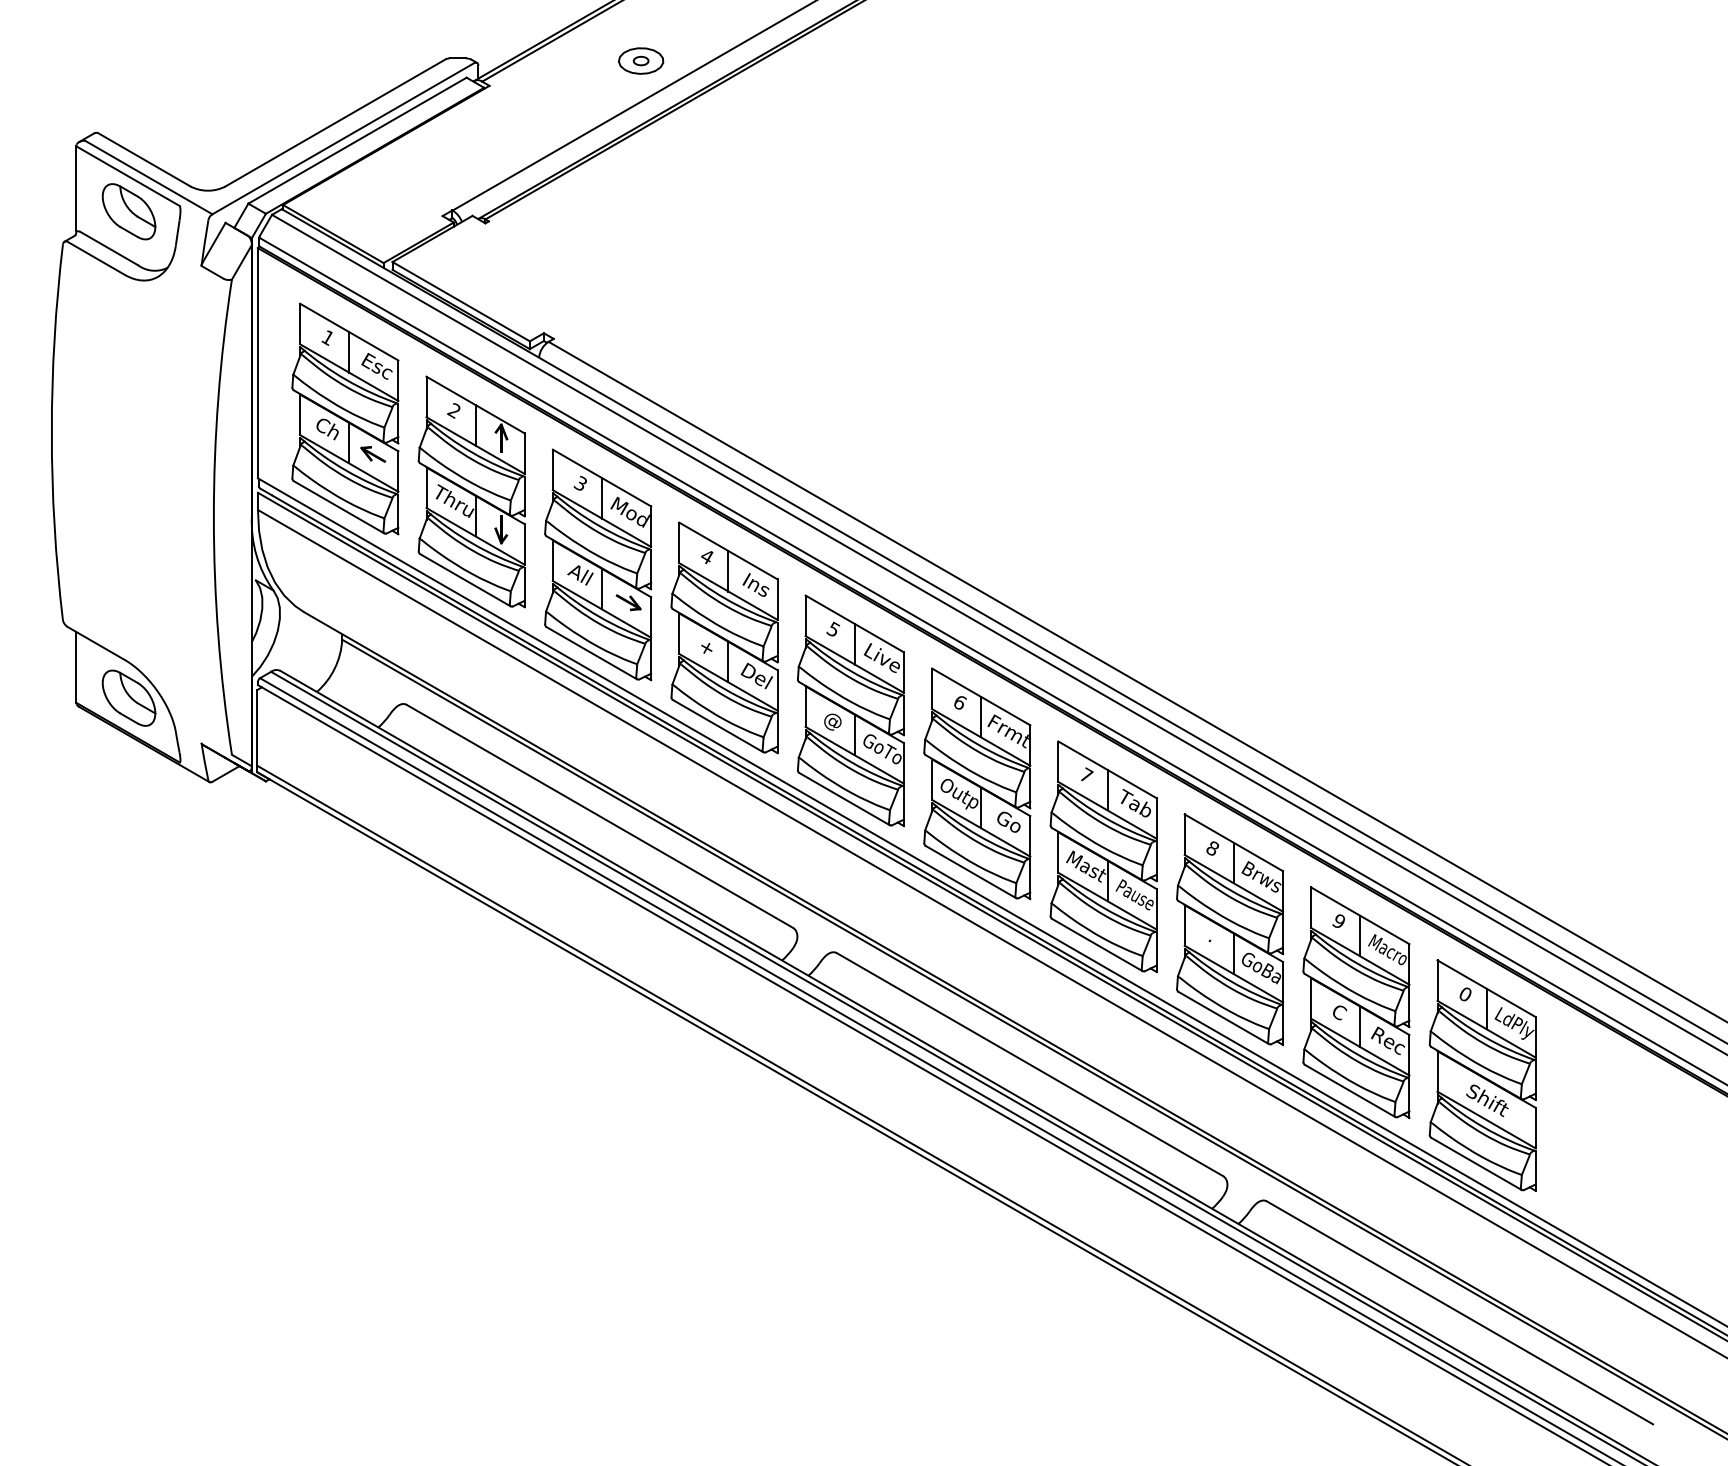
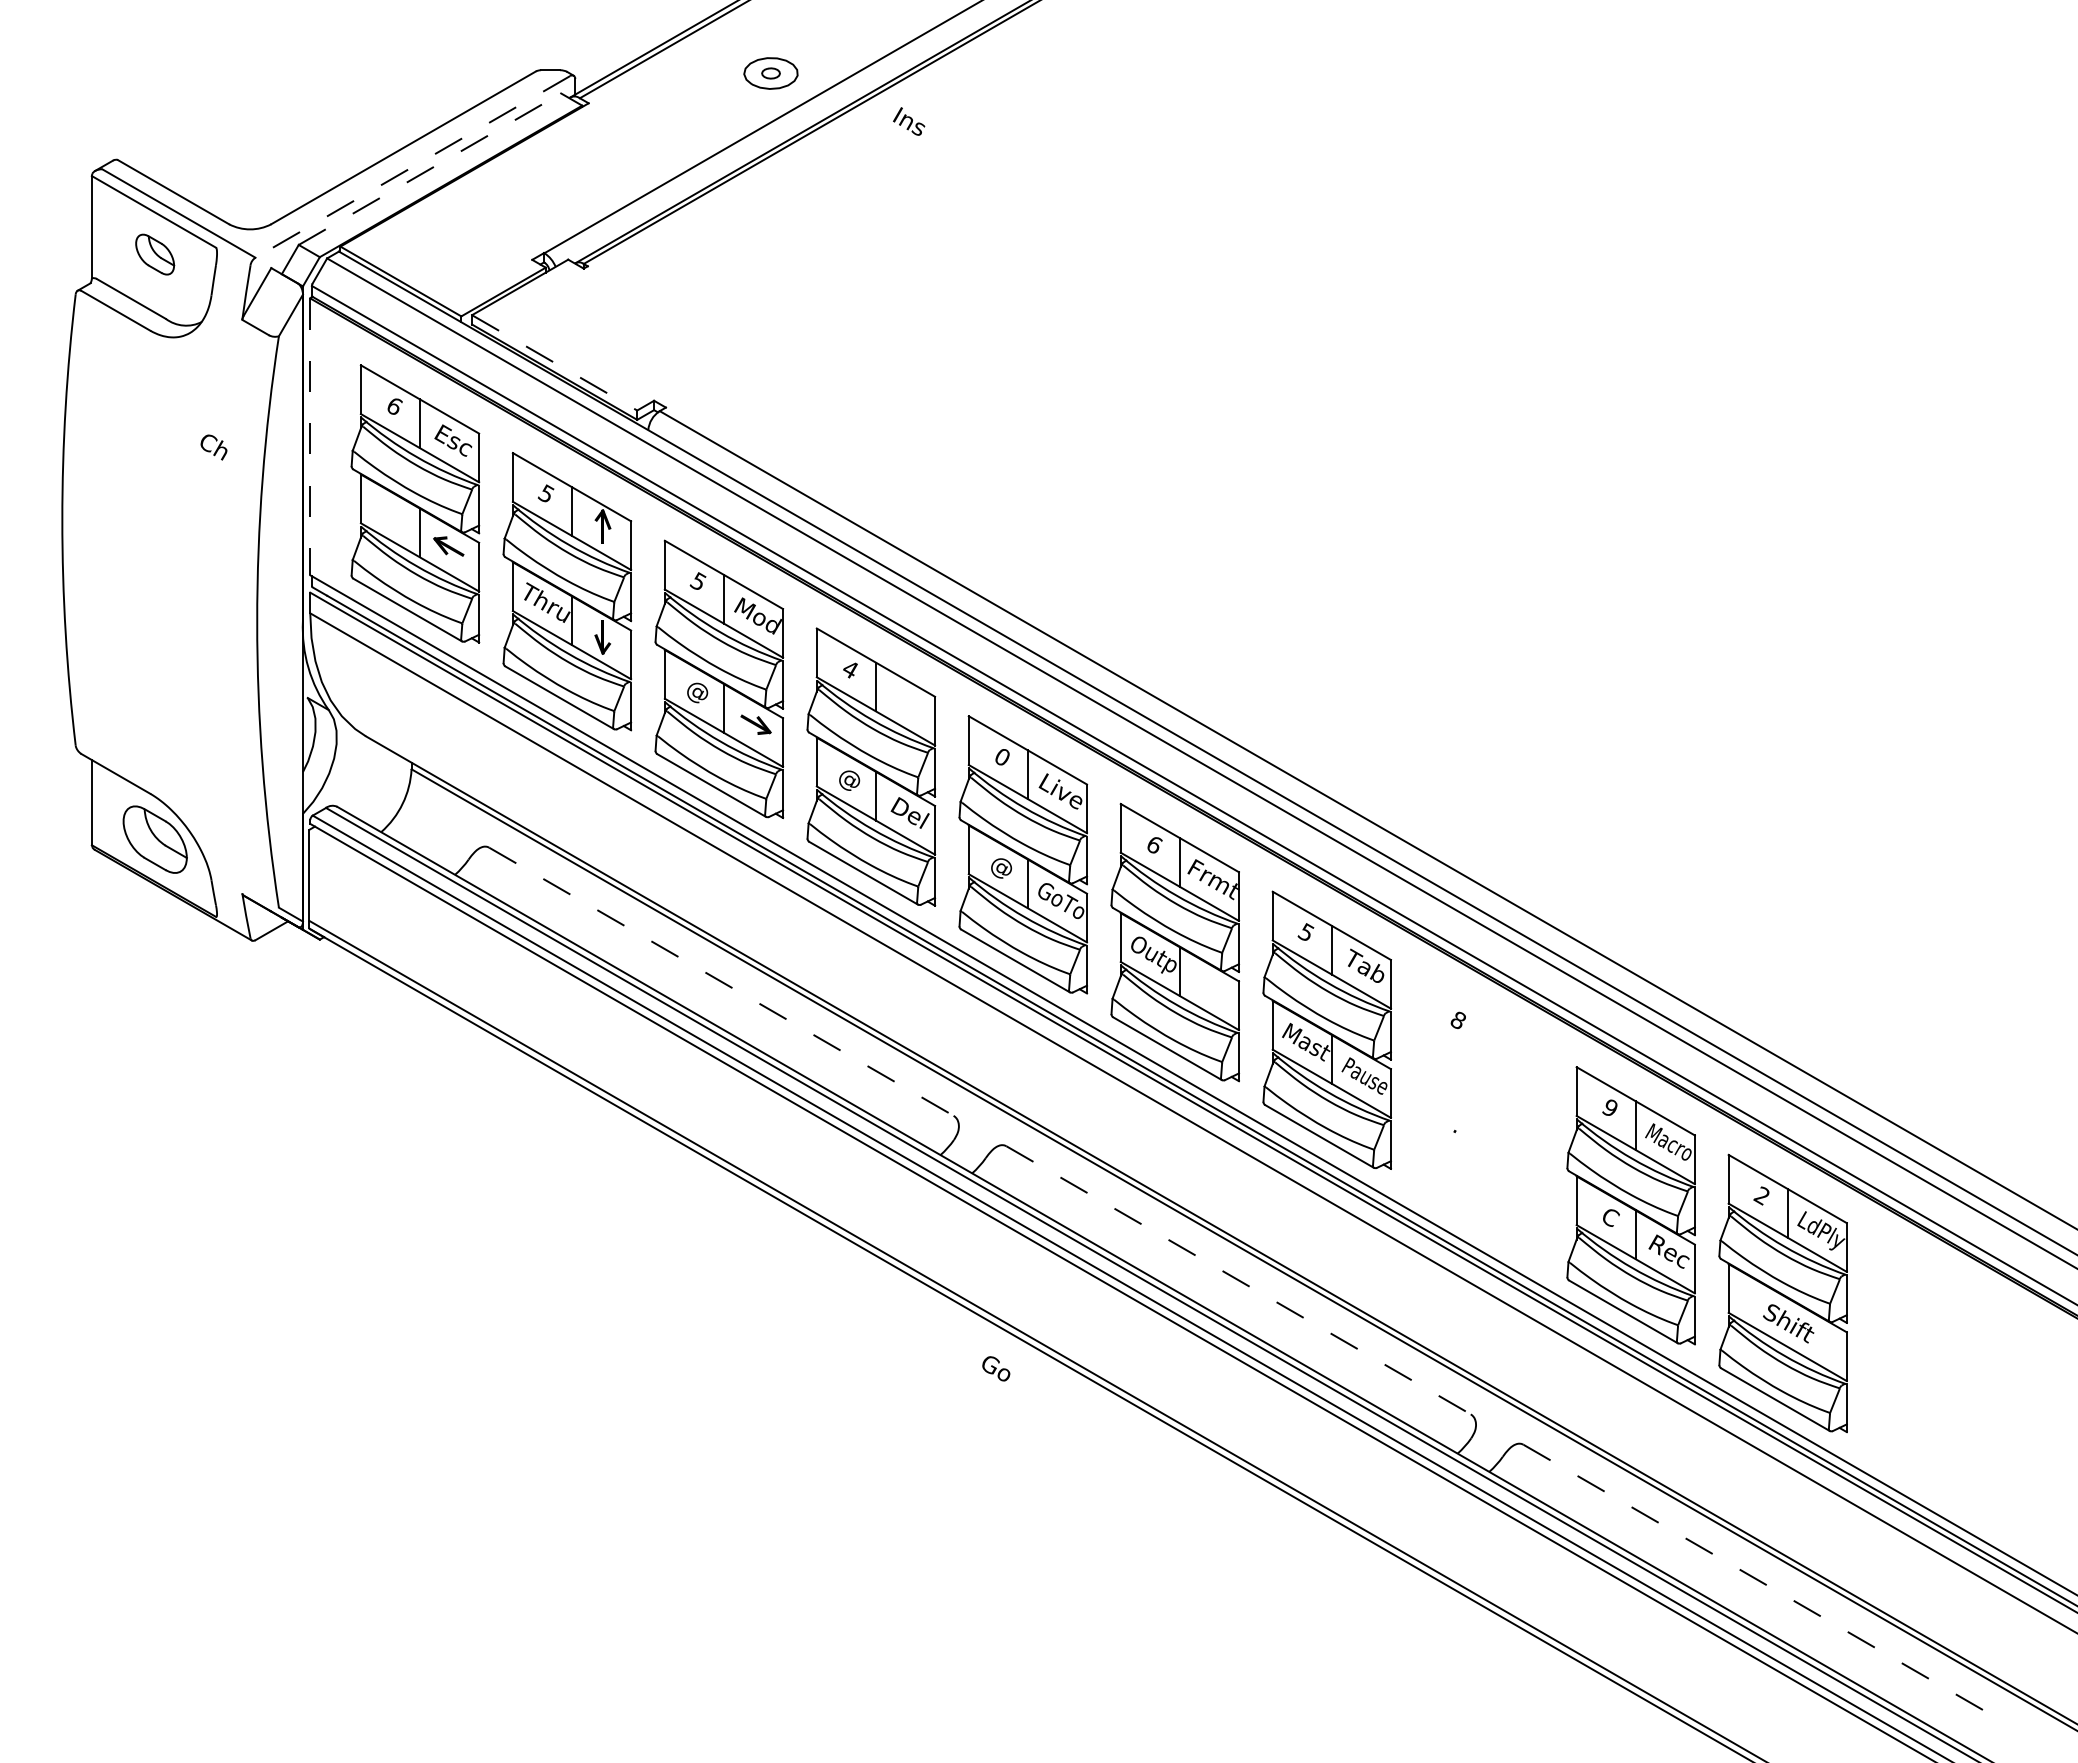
line: (343, 138) -> (412, 166), solid -> dashed
line: (357, 140) -> (430, 168), solid -> dashed
part: (128, 211) -> (154, 254), size x0.6
line: (461, 302) -> (555, 363), solid -> dashed
text: (328, 337) -> (394, 406), 1 -> 6
line: (258, 363) -> (310, 437), solid -> dashed
text: (453, 410) -> (545, 493), 2 -> 5
text: (327, 429) -> (213, 447), moved
text: (582, 483) -> (700, 581), 3 -> 5
text: (580, 574) -> (697, 691), All -> @
text: (756, 584) -> (909, 121), moved
text: (832, 629) -> (1001, 756), 5 -> 0
text: (706, 649) -> (849, 780), + -> @
text: (1086, 774) -> (1306, 931), 7 -> 5
line: (599, 816) -> (721, 982), solid -> dashed
text: (1009, 821) -> (996, 1368), moved
part: (1229, 929) -> (1478, 1117), removed
text: (1464, 994) -> (1761, 1195), 0 -> 2
line: (1030, 1064) -> (1239, 1280), solid -> dashed
line: (1460, 1313) -> (1756, 1579), solid -> dashed

